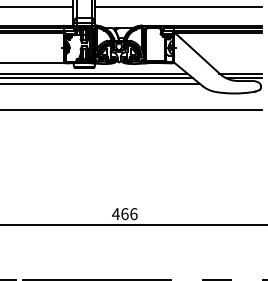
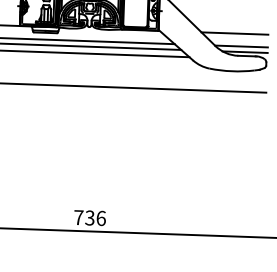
line: (234, 63) -> (234, 33), added
text: (120, 213) -> (84, 217), 466 -> 736

